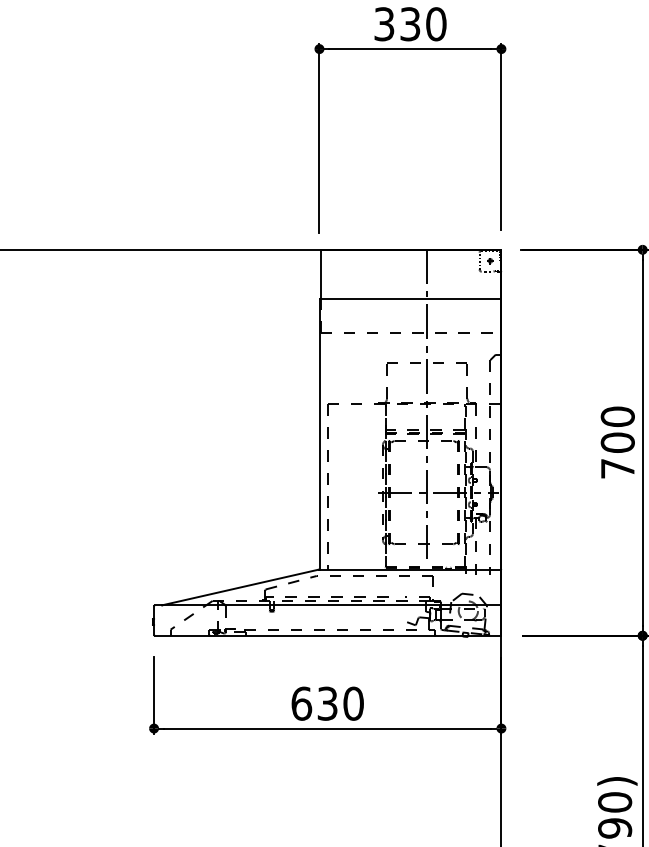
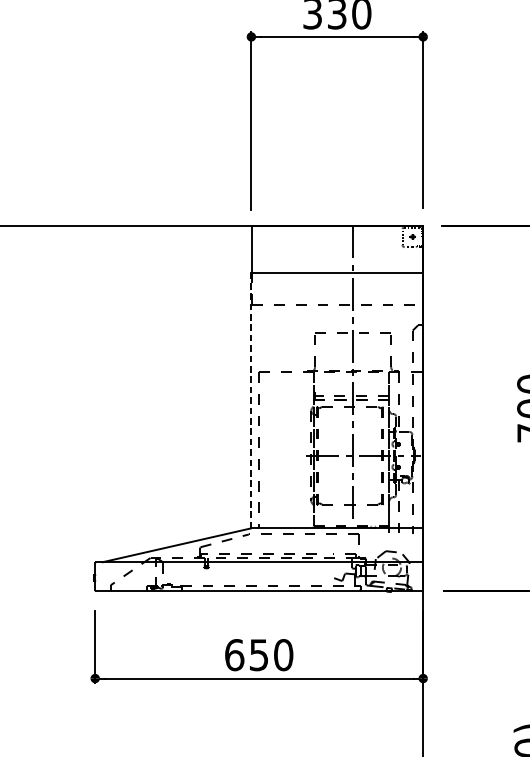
line: (319, 434) -> (251, 400), solid -> dashed
text: (327, 703) -> (258, 654), 630 -> 650

